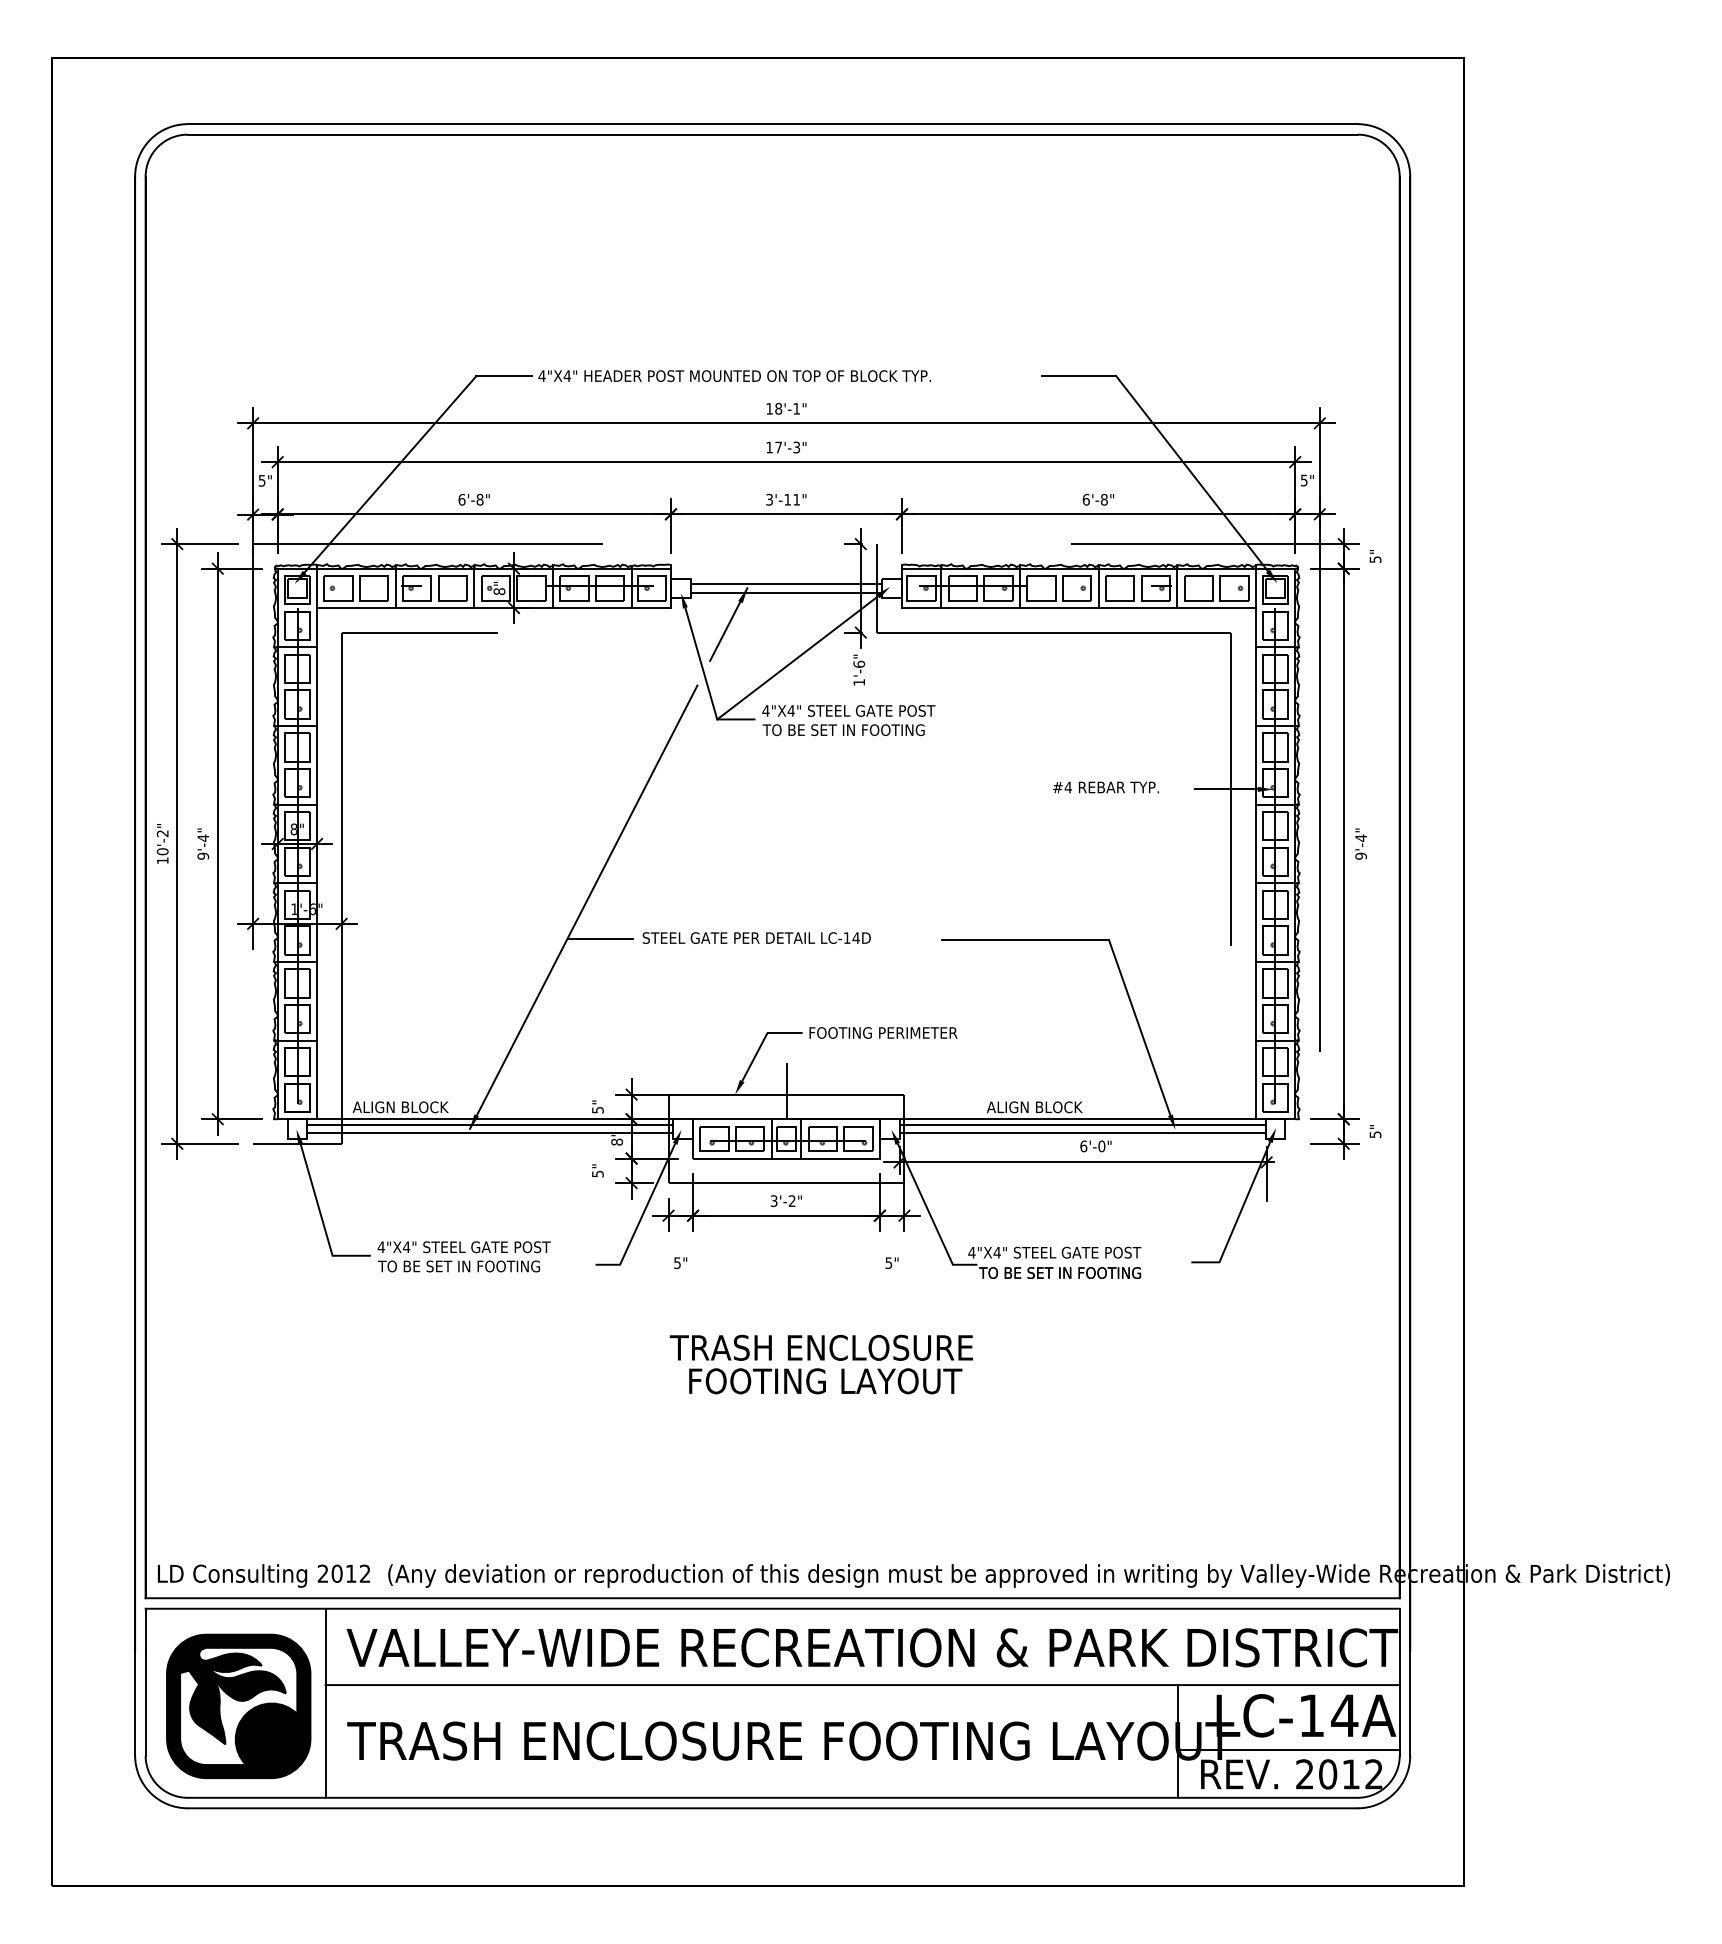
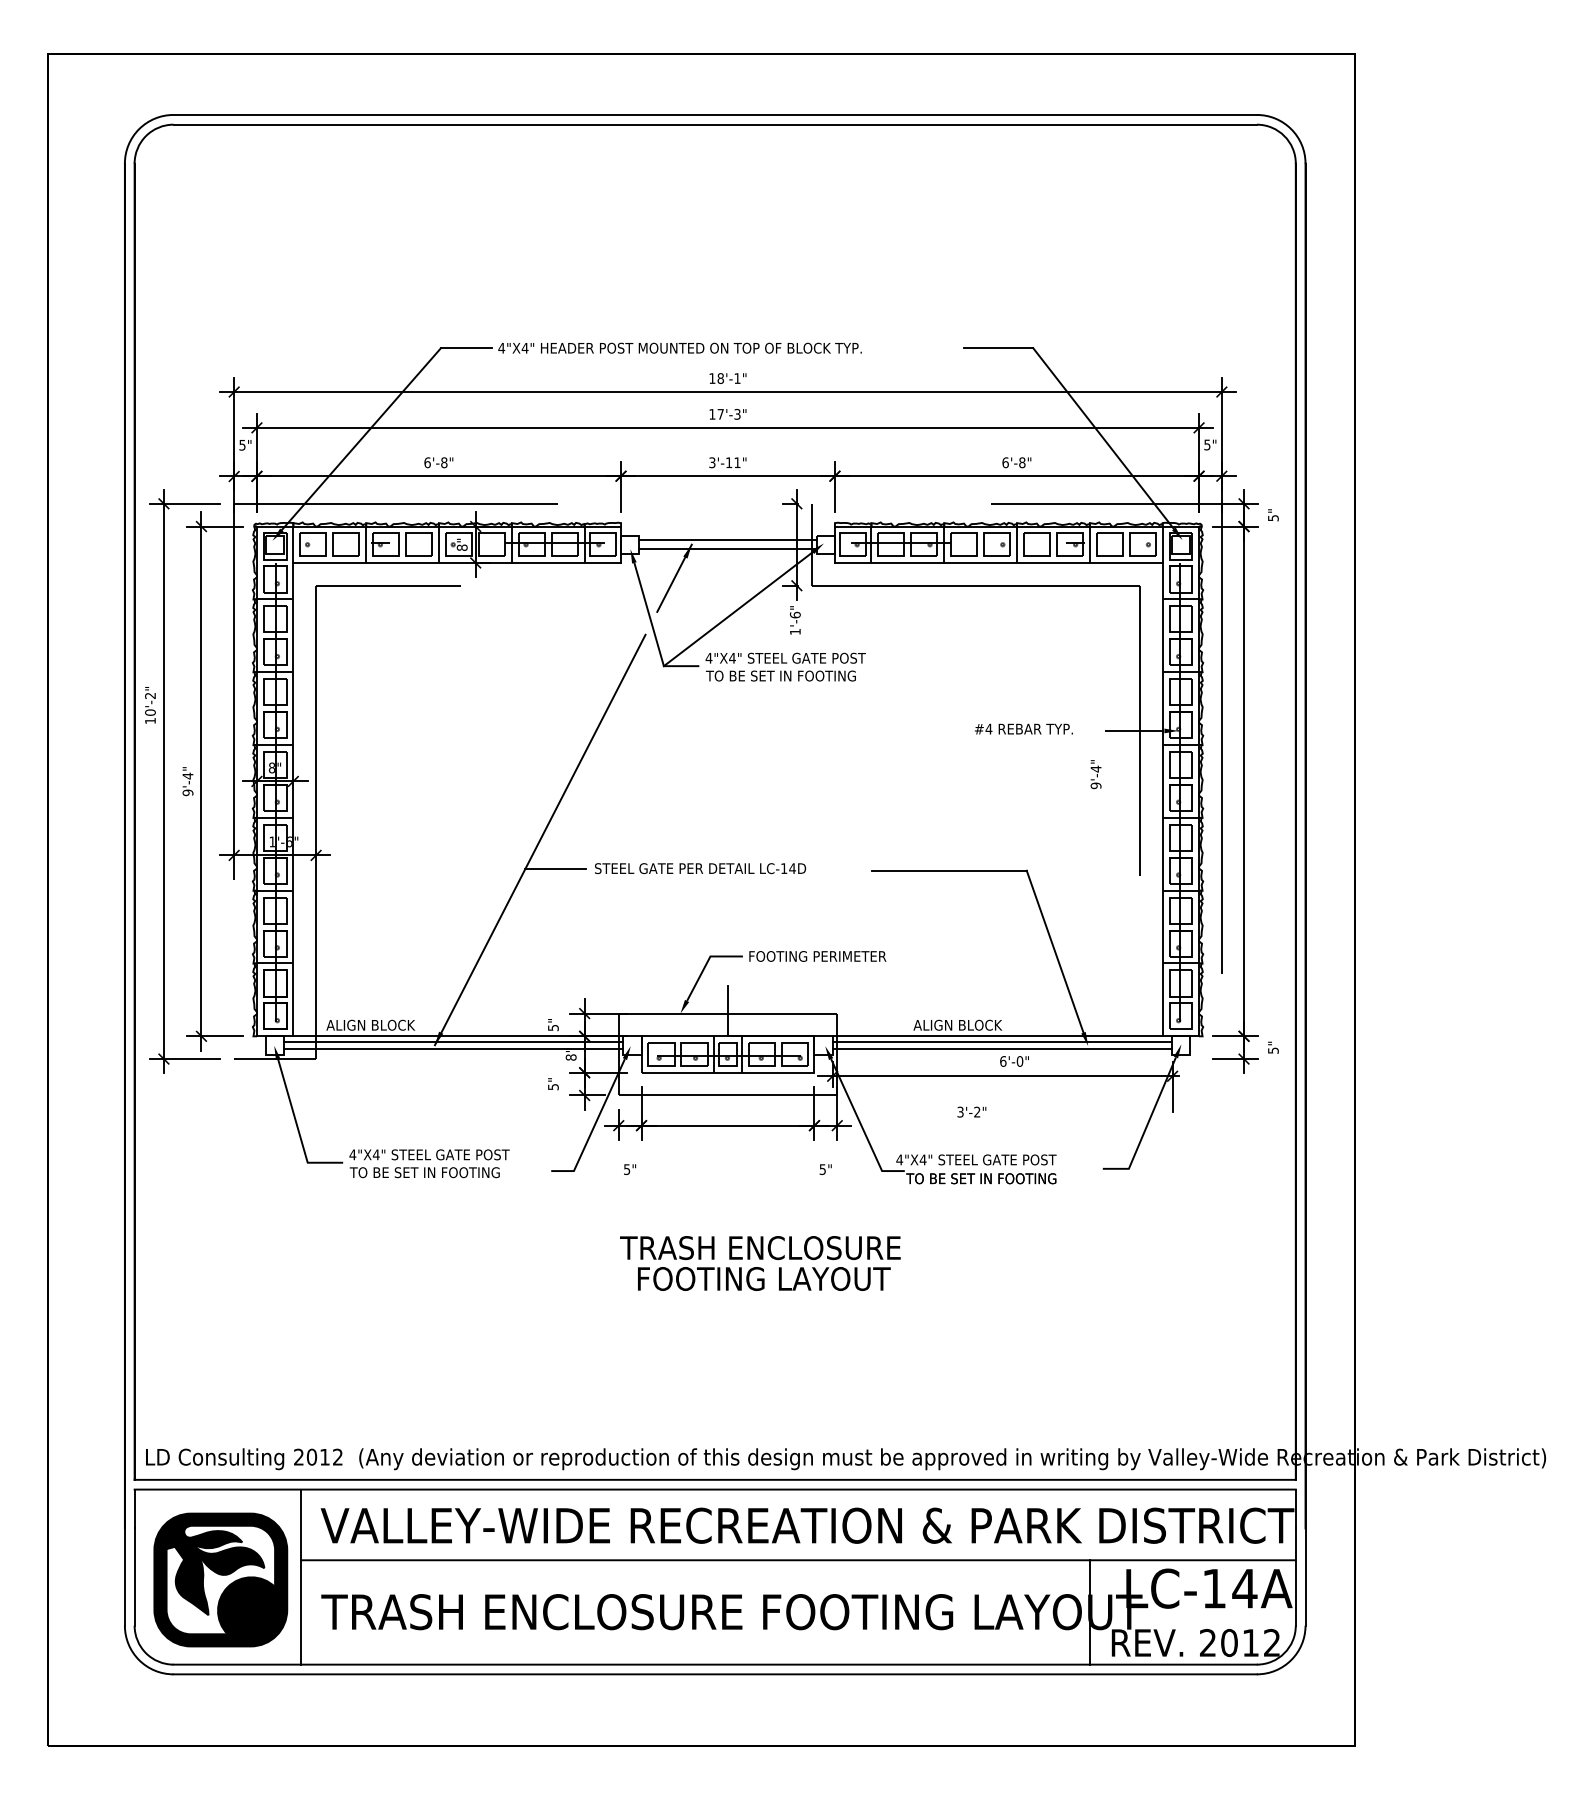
text: (162, 844) -> (150, 705), moved
text: (1360, 844) -> (1095, 774), moved
text: (785, 1200) -> (971, 1111), moved
line: (1288, 1750) -> (1192, 1620), removed

